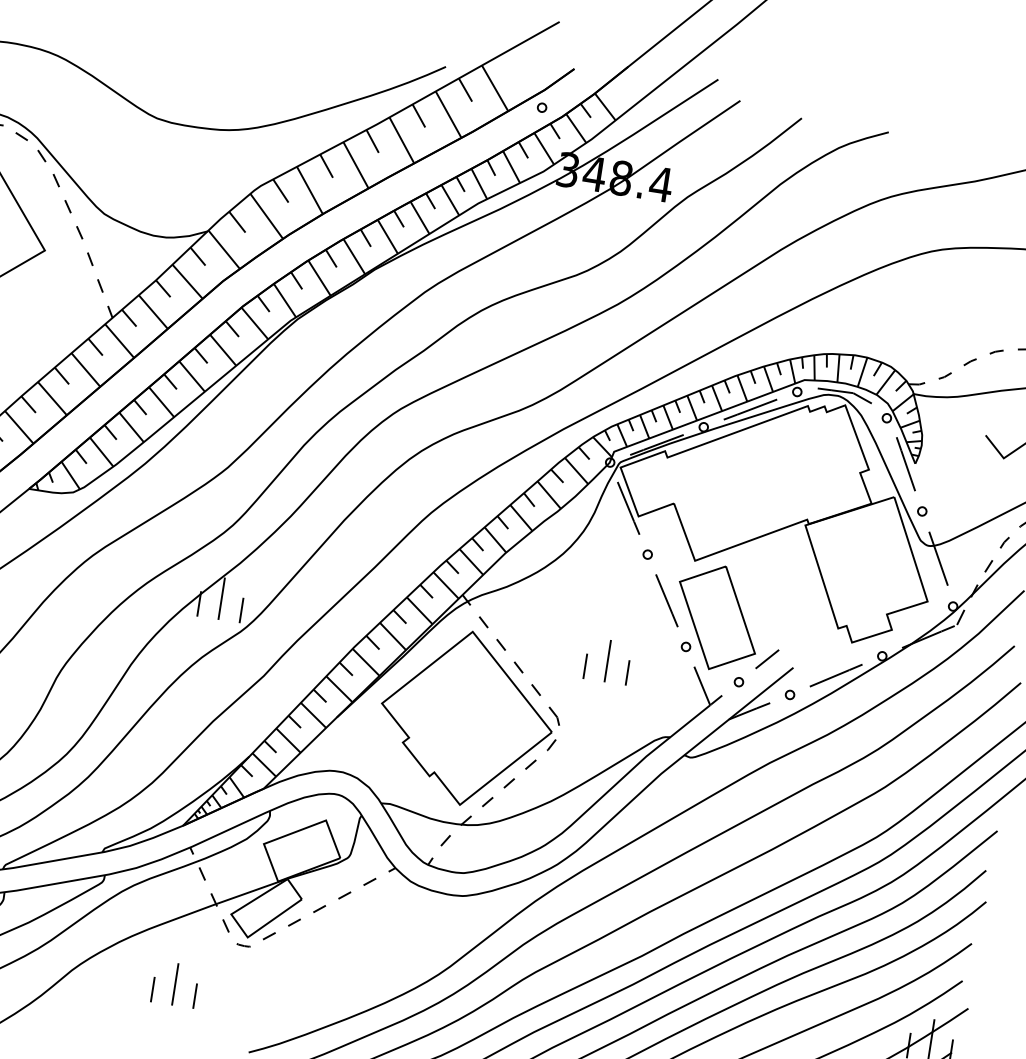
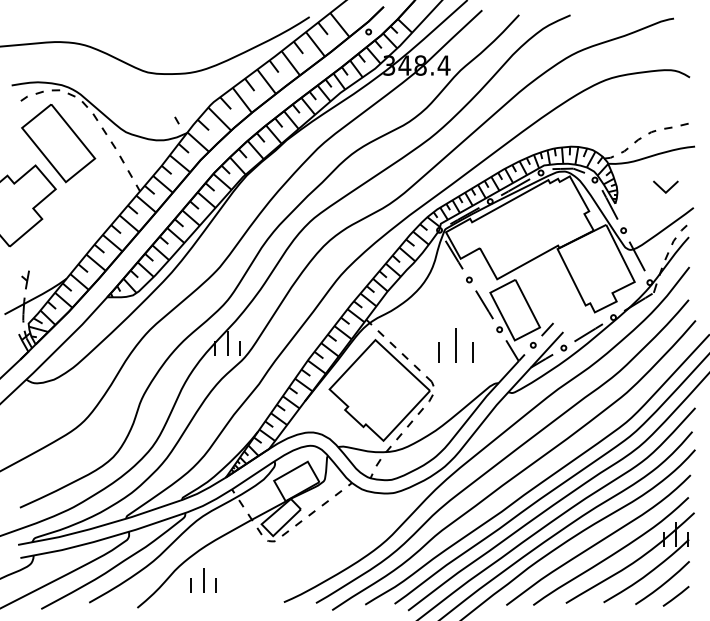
line: (192, 207) -> (176, 120), added
part: (607, 660) -> (455, 344), size x1.4
part: (175, 984) -> (203, 580), moved

